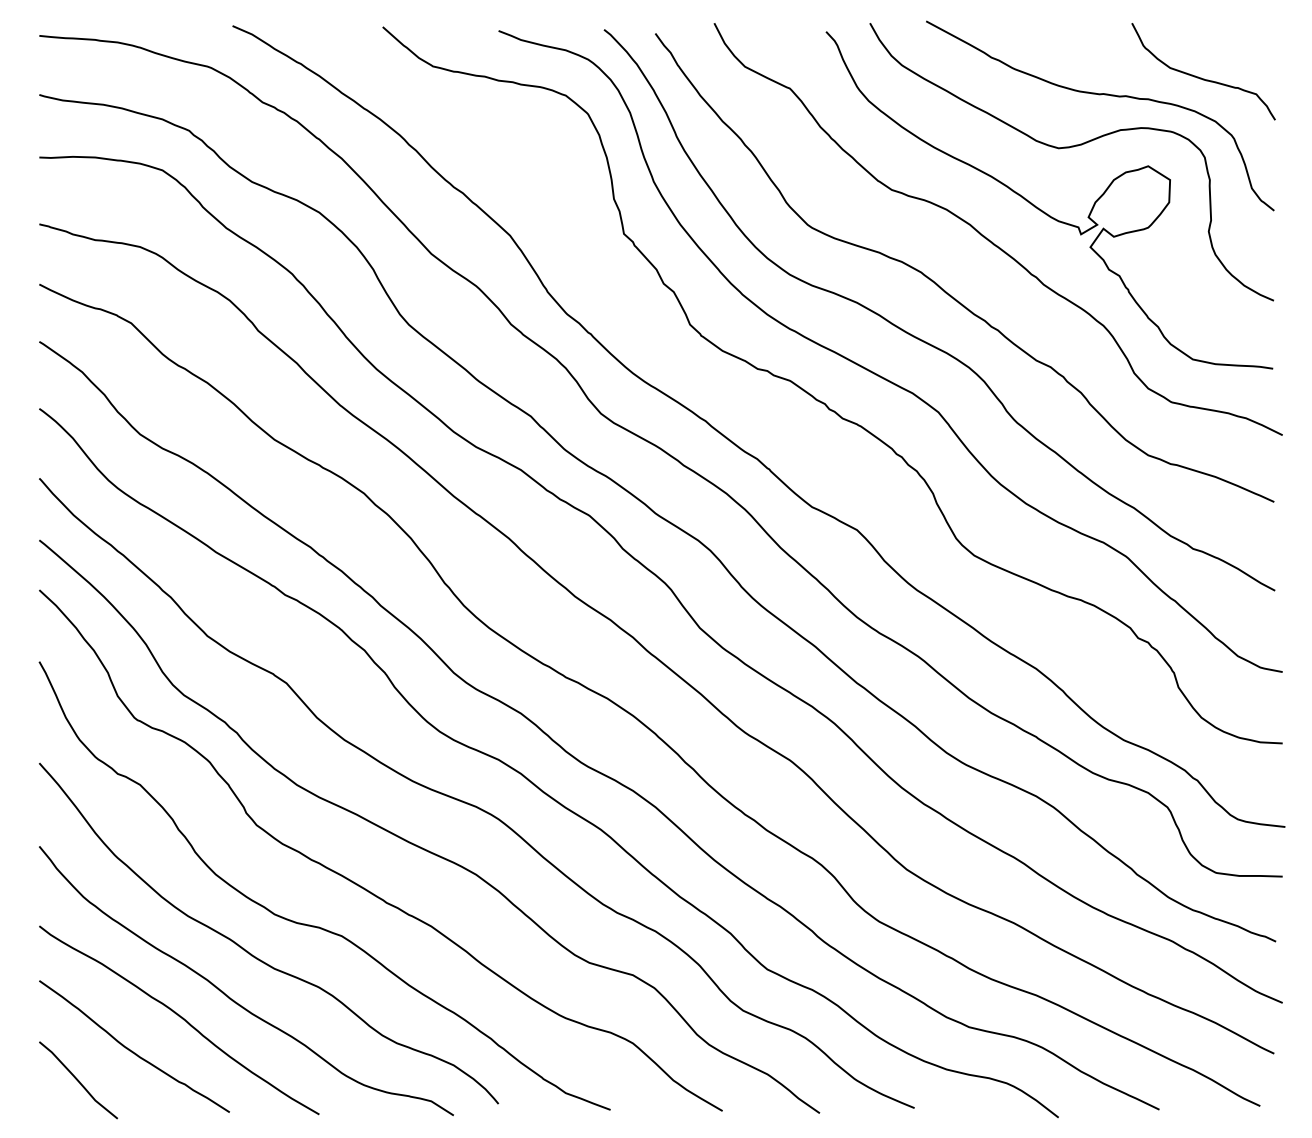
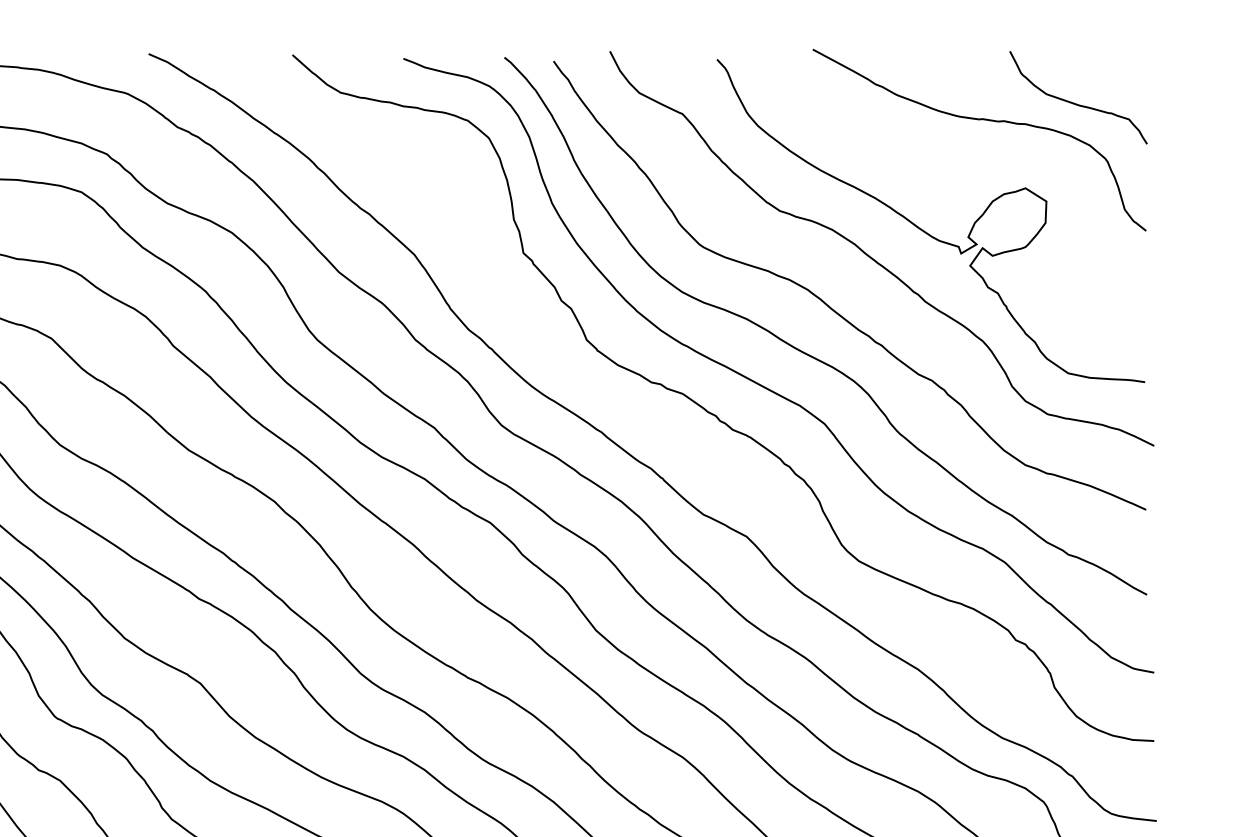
curve: (1069, 148) -> (950, 171), removed

